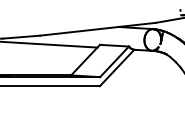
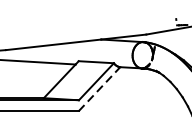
line: (117, 67) -> (99, 88), solid -> dashed

